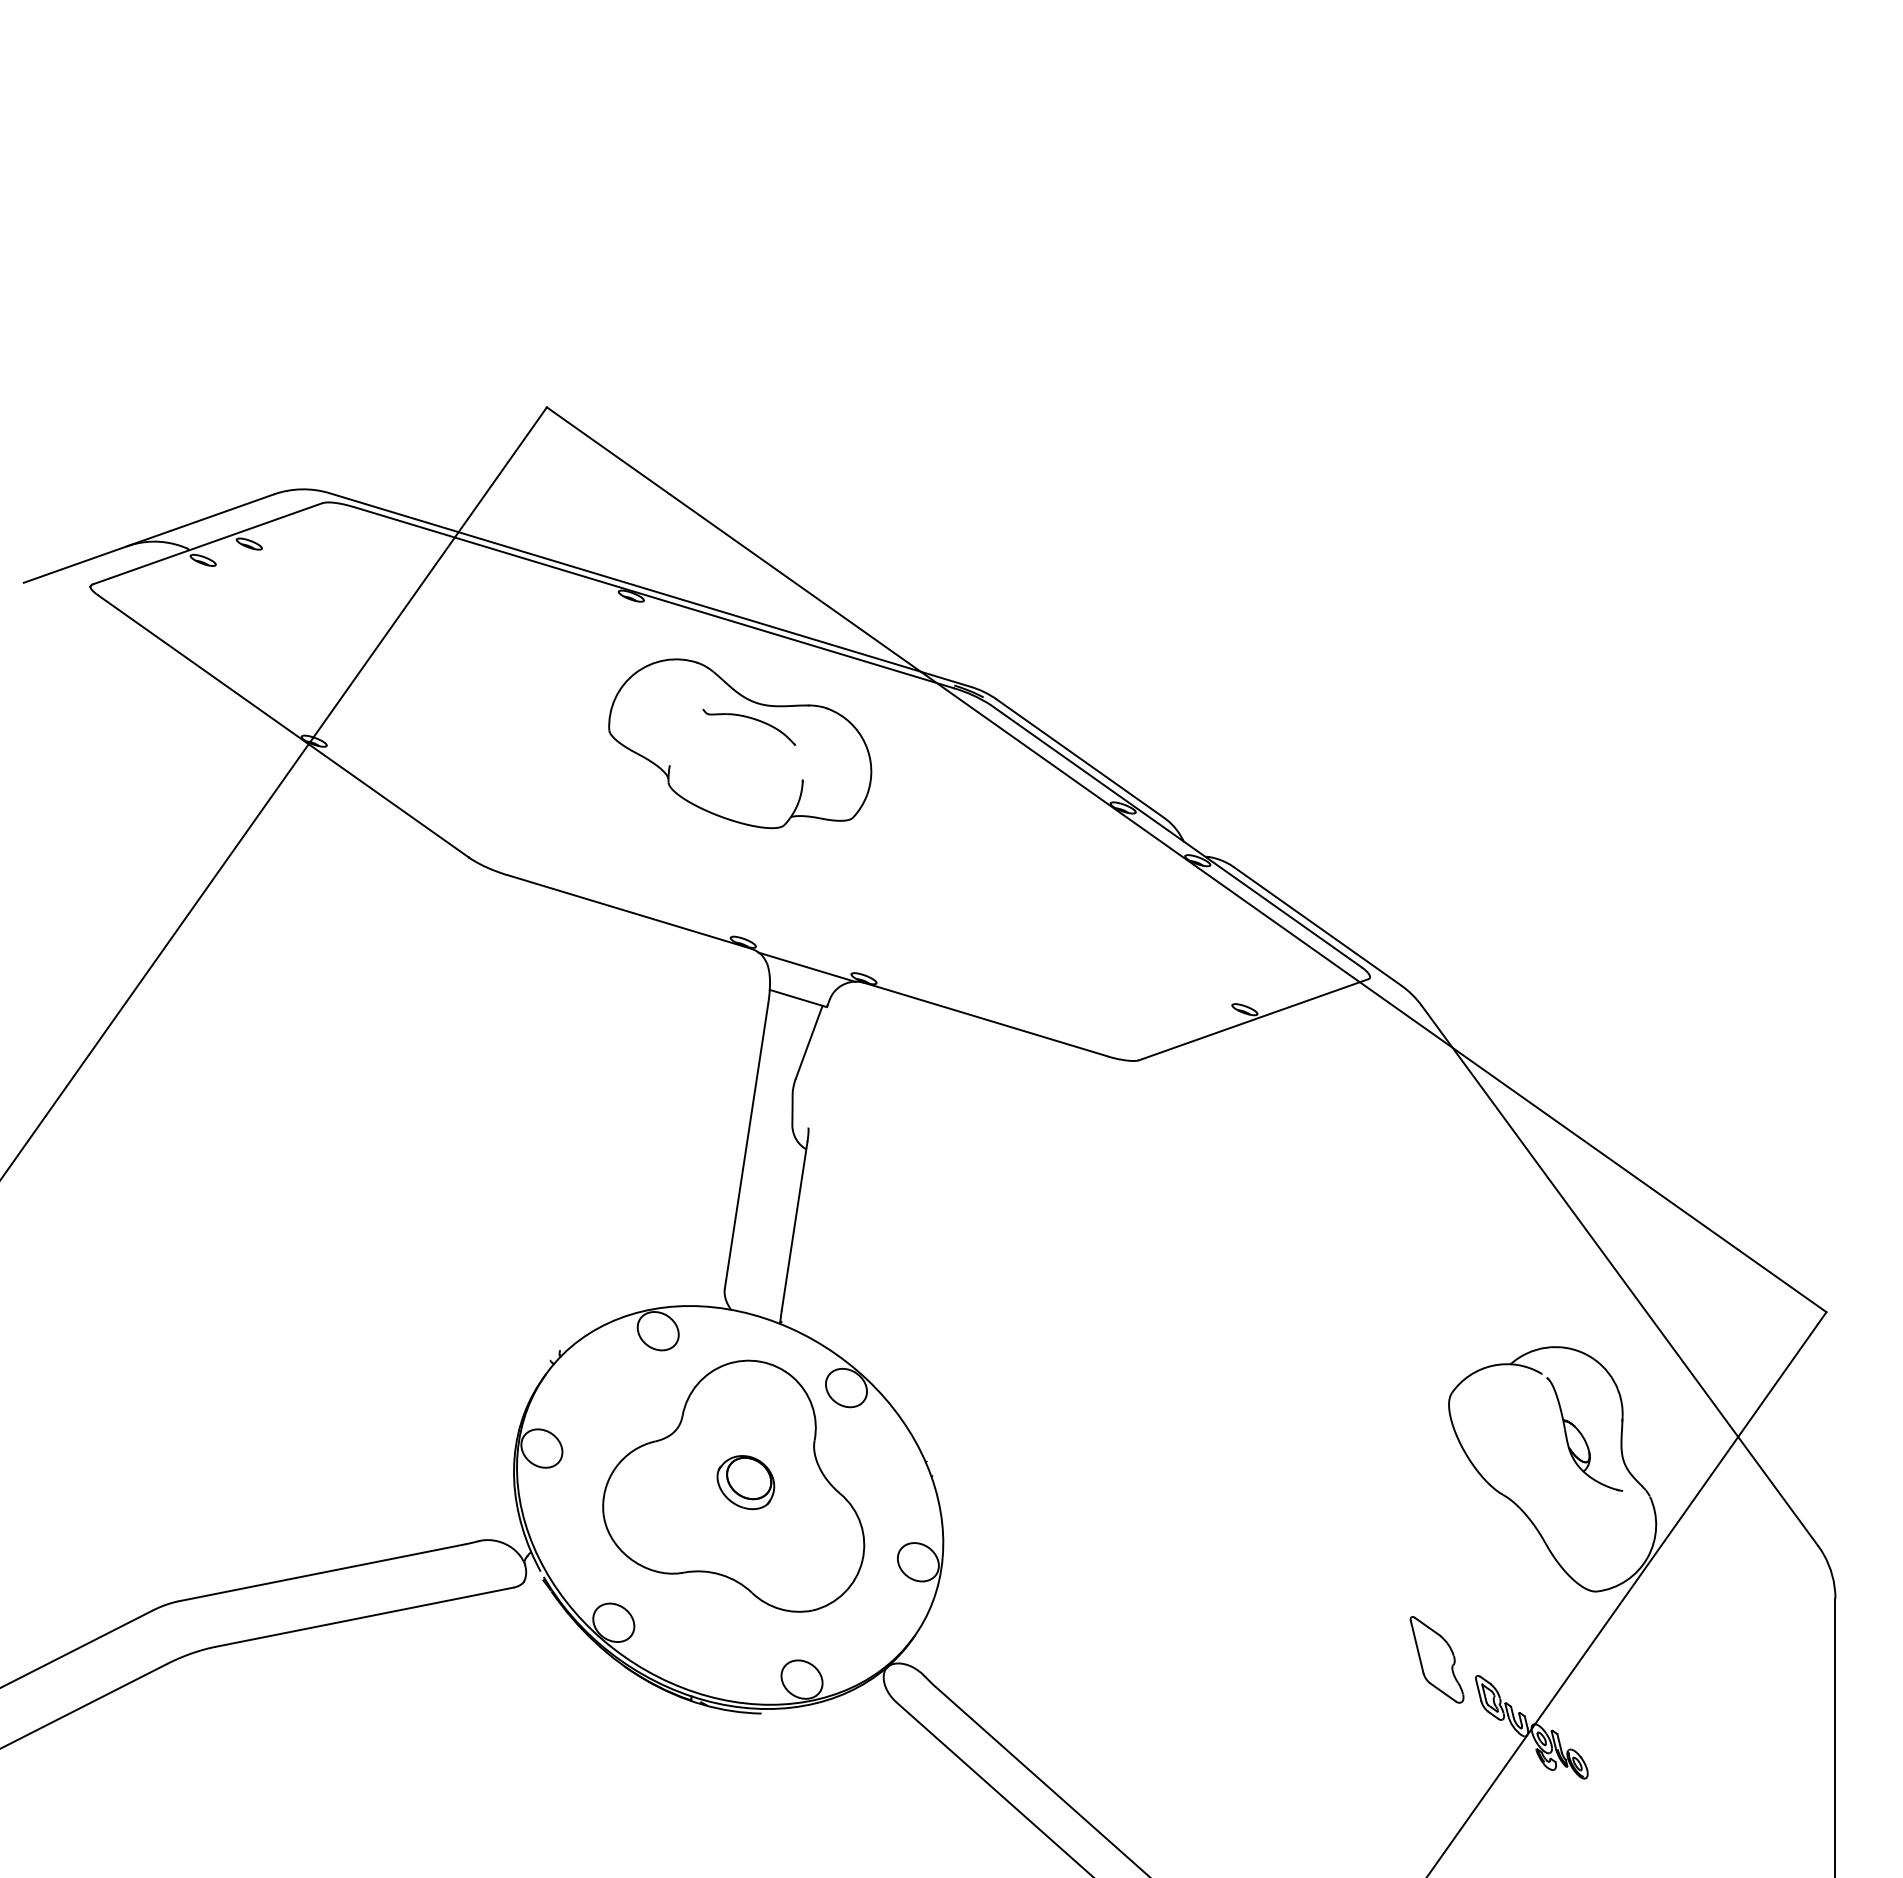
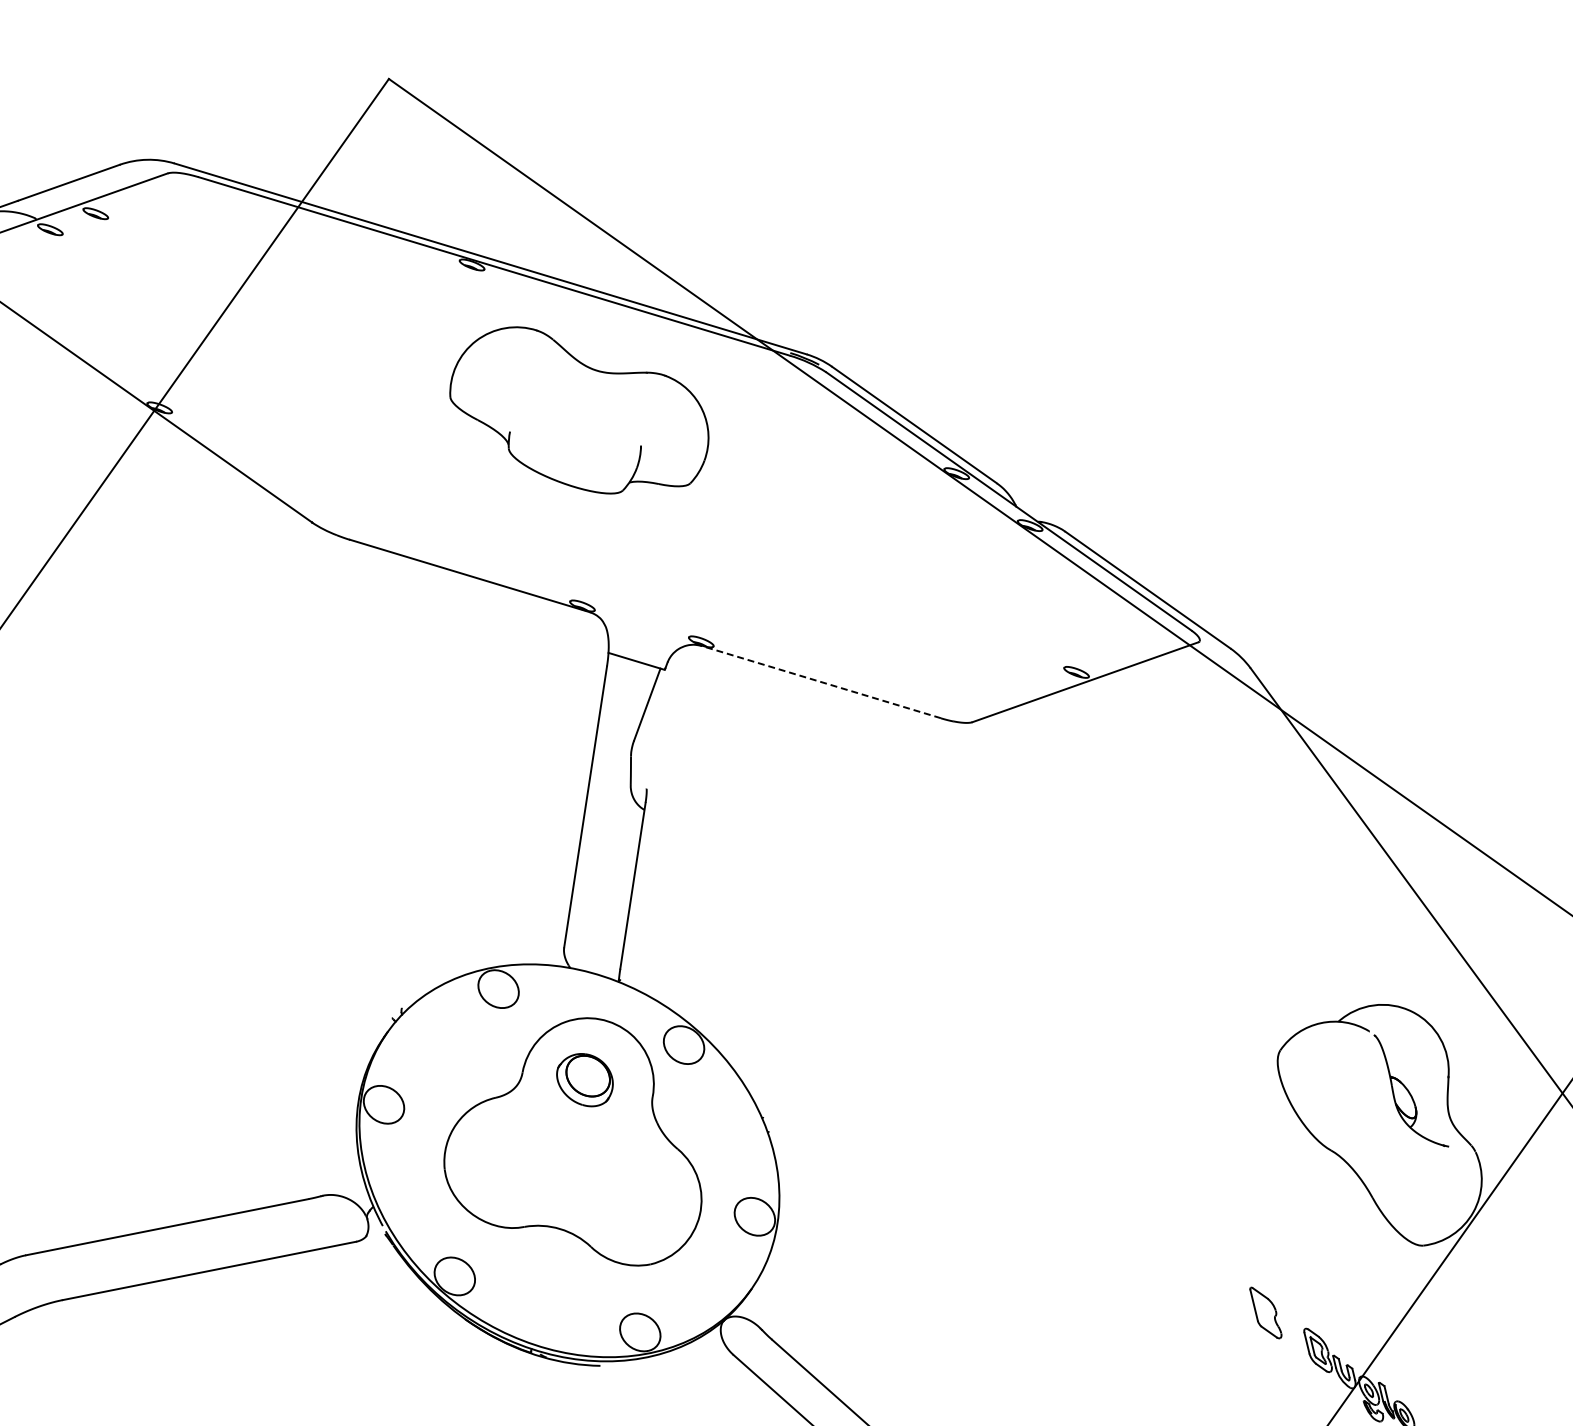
part: (751, 719) -> (590, 386), removed
line: (806, 966) -> (644, 629), removed
line: (985, 1019) -> (821, 682), solid -> dashed
part: (745, 1482) -> (584, 1080), moved
part: (1436, 1659) -> (1265, 1312), size x0.6

